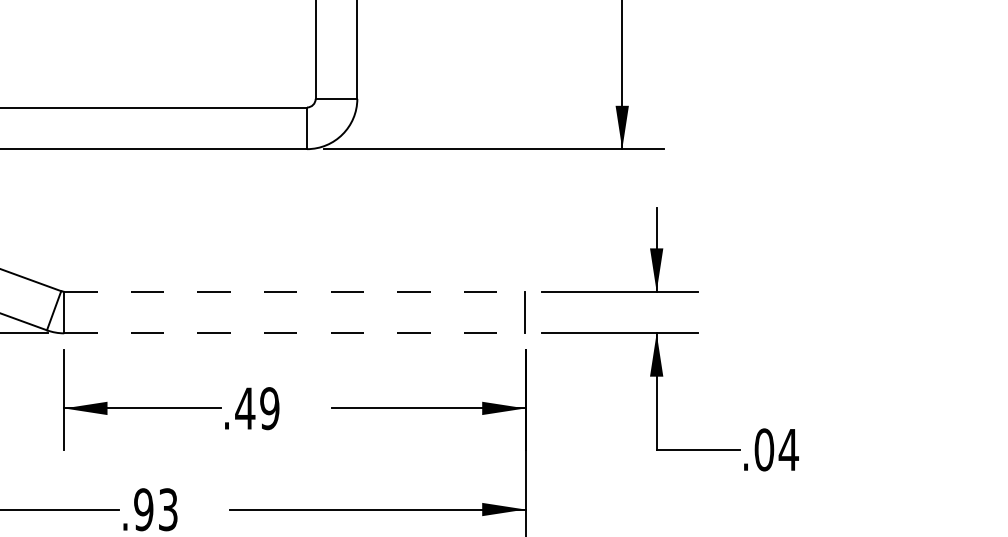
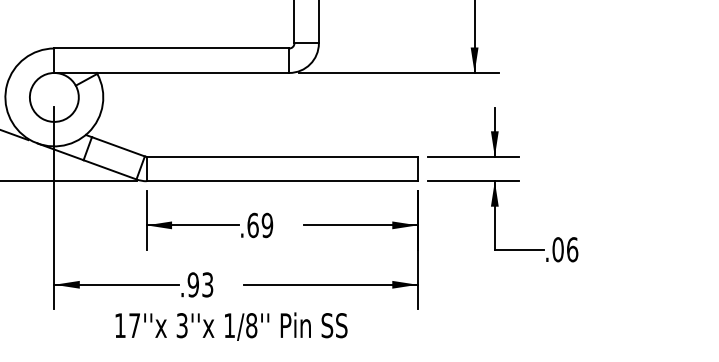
line: (295, 291) -> (282, 156), dashed -> solid
line: (295, 333) -> (282, 181), dashed -> solid
text: (244, 408) -> (252, 225), .49 -> .69
text: (788, 449) -> (572, 249), .04 -> .06

